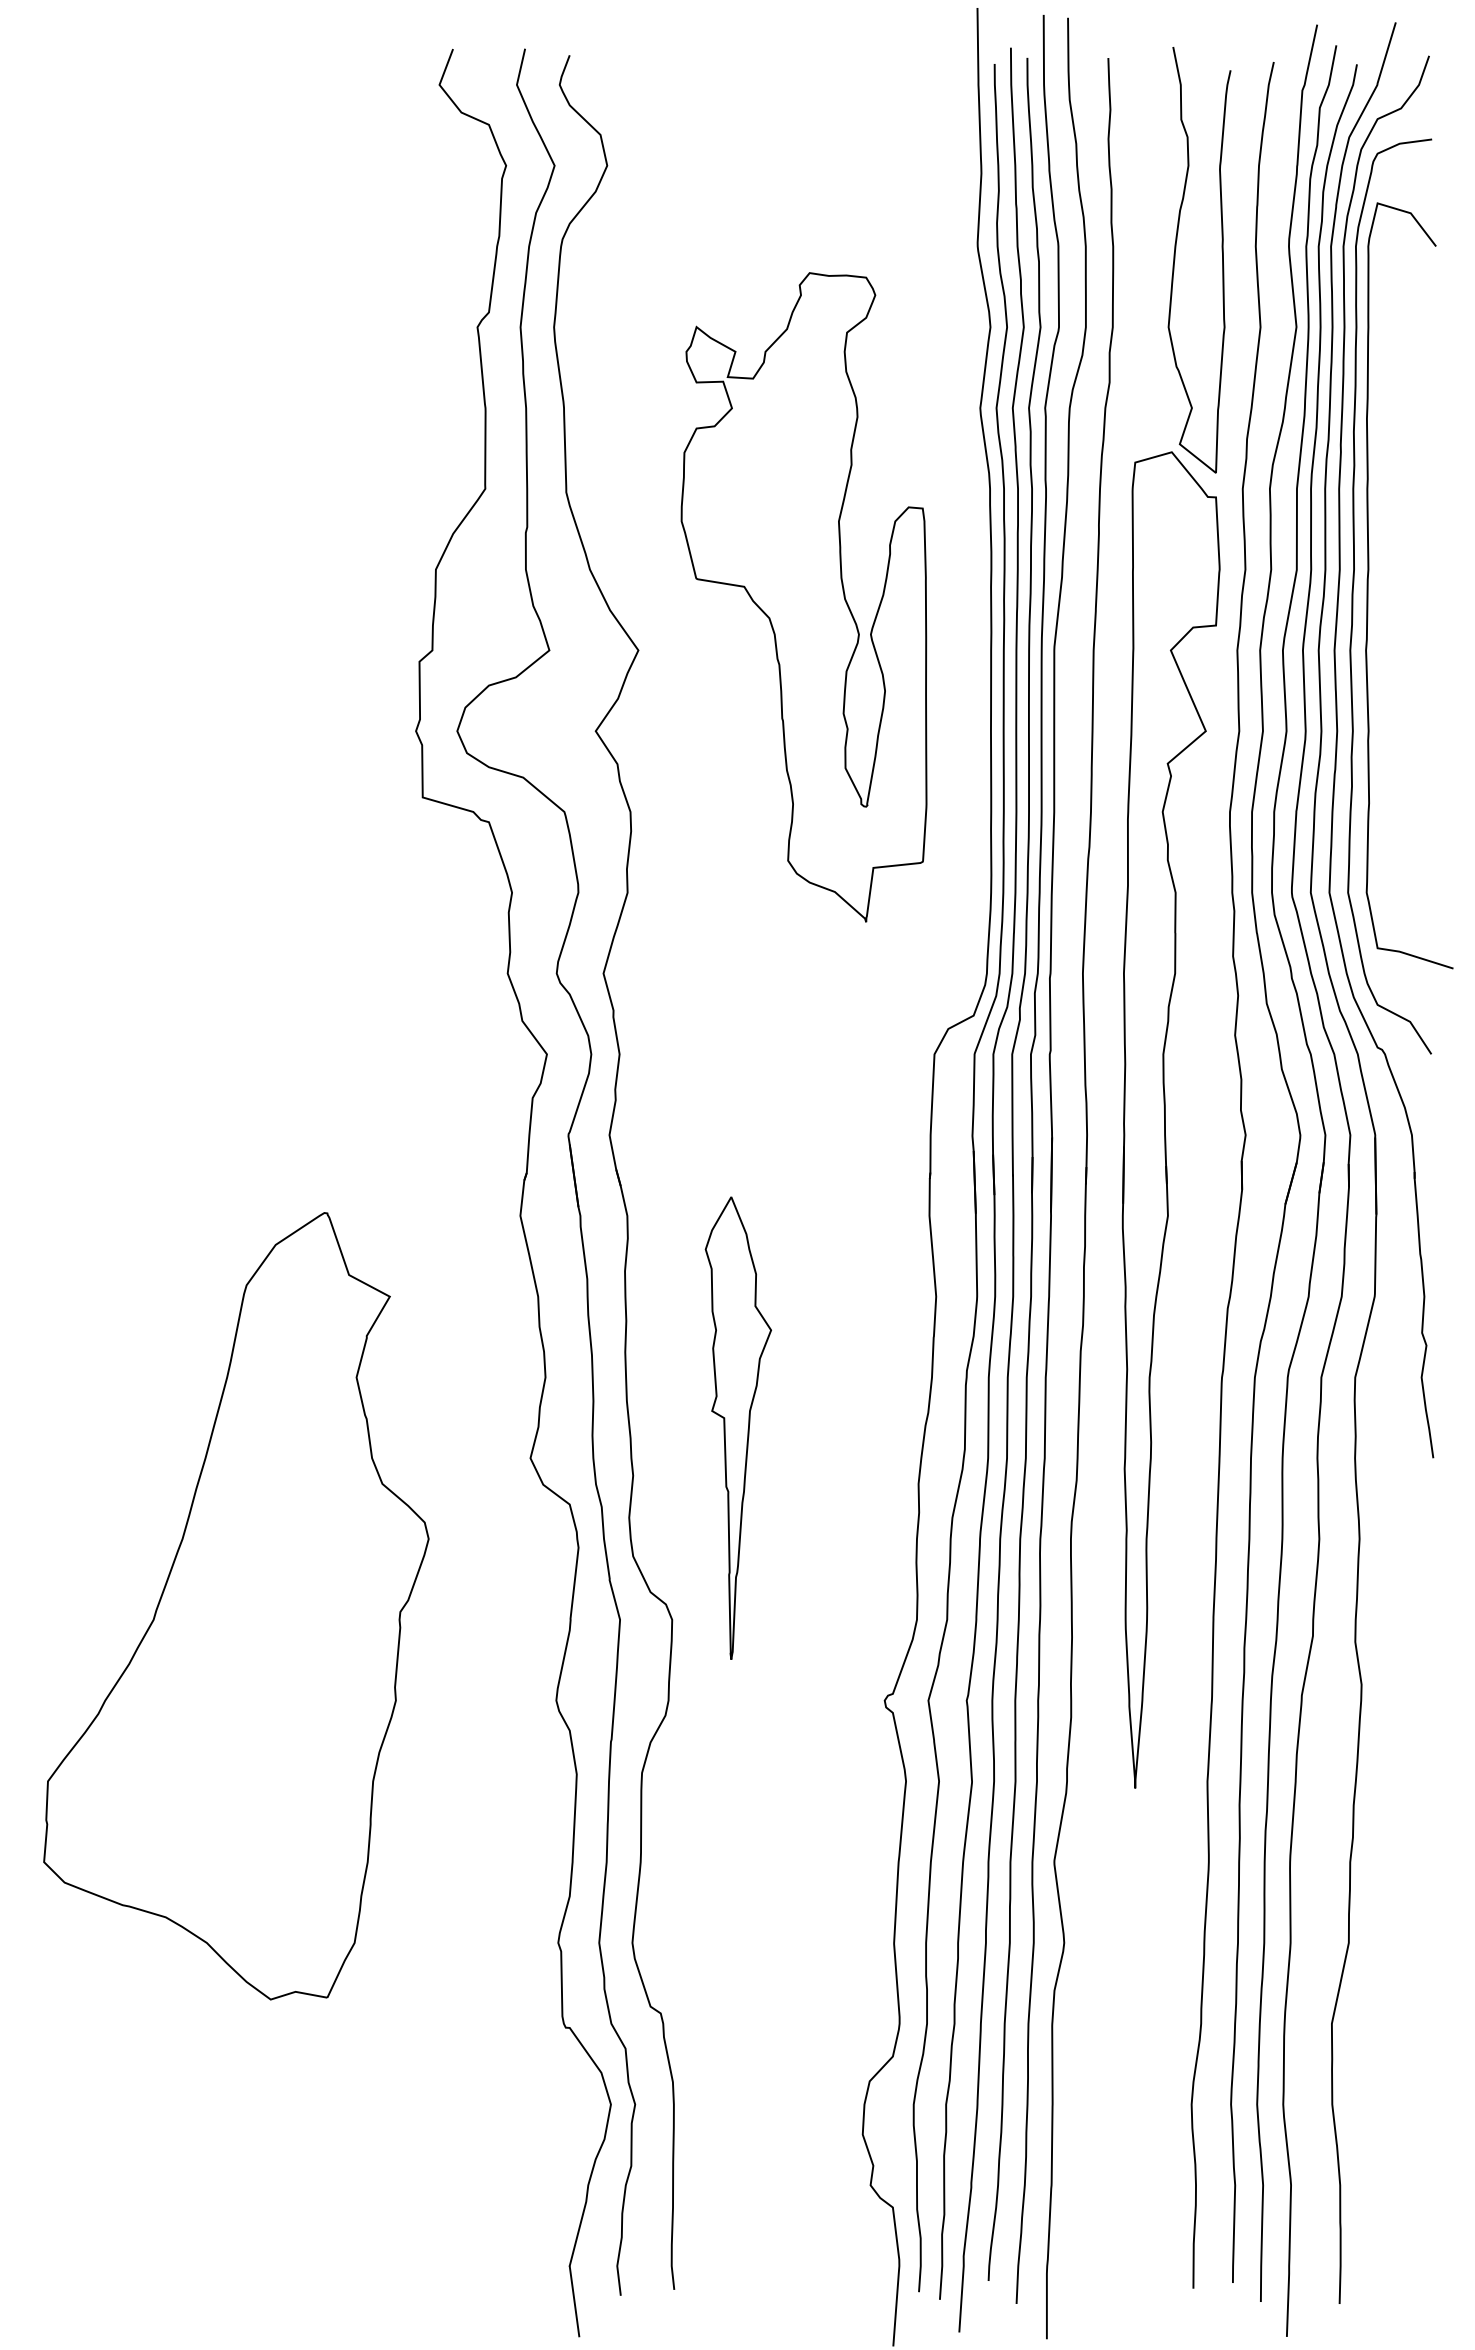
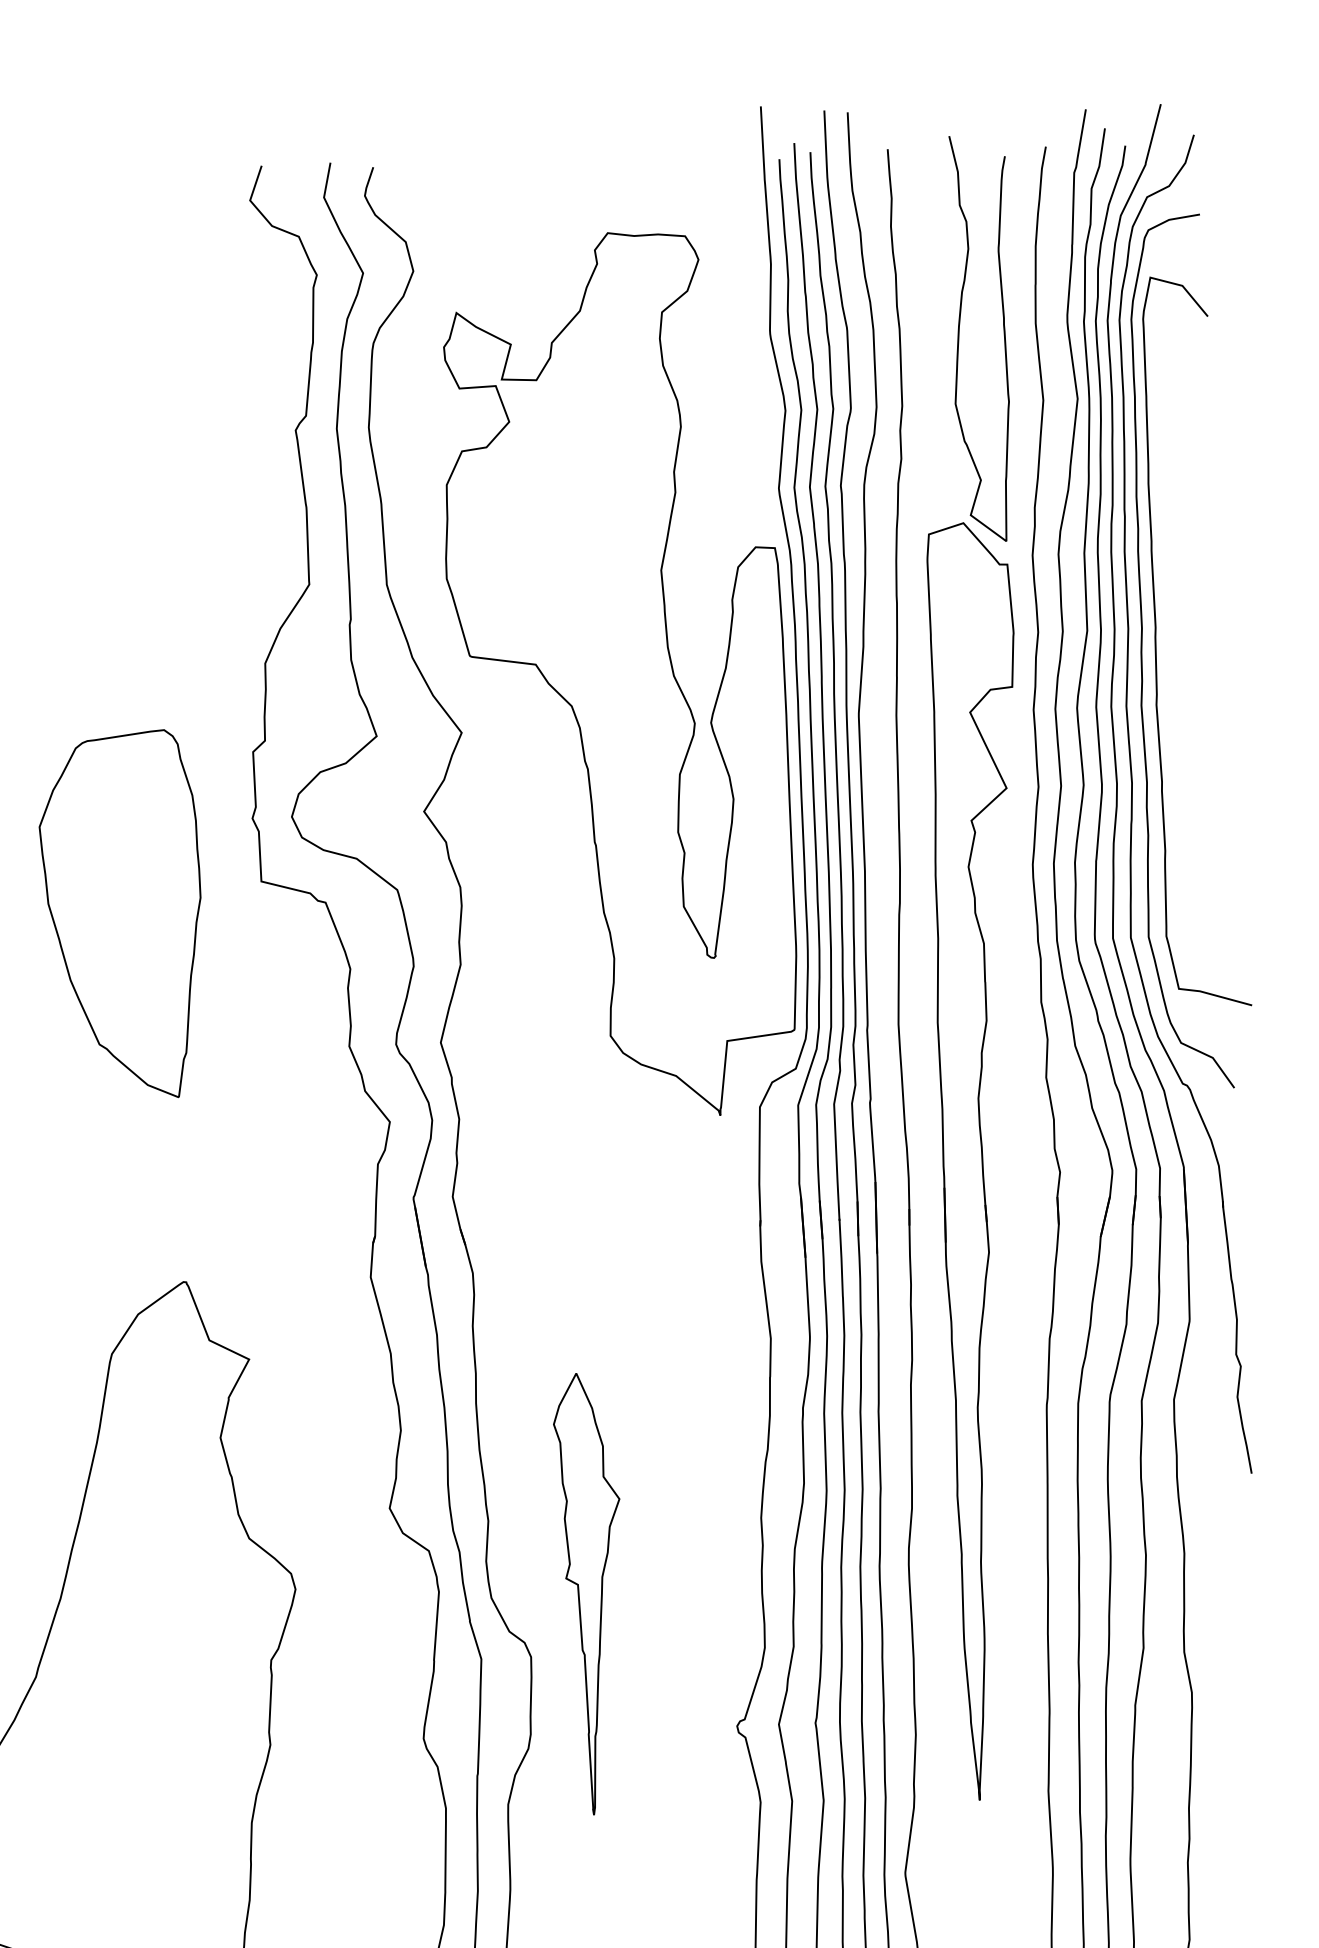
part: (803, 597) -> (617, 675), size x1.43
part: (275, 827) -> (121, 915), added
part: (737, 1427) -> (591, 1593), moved

